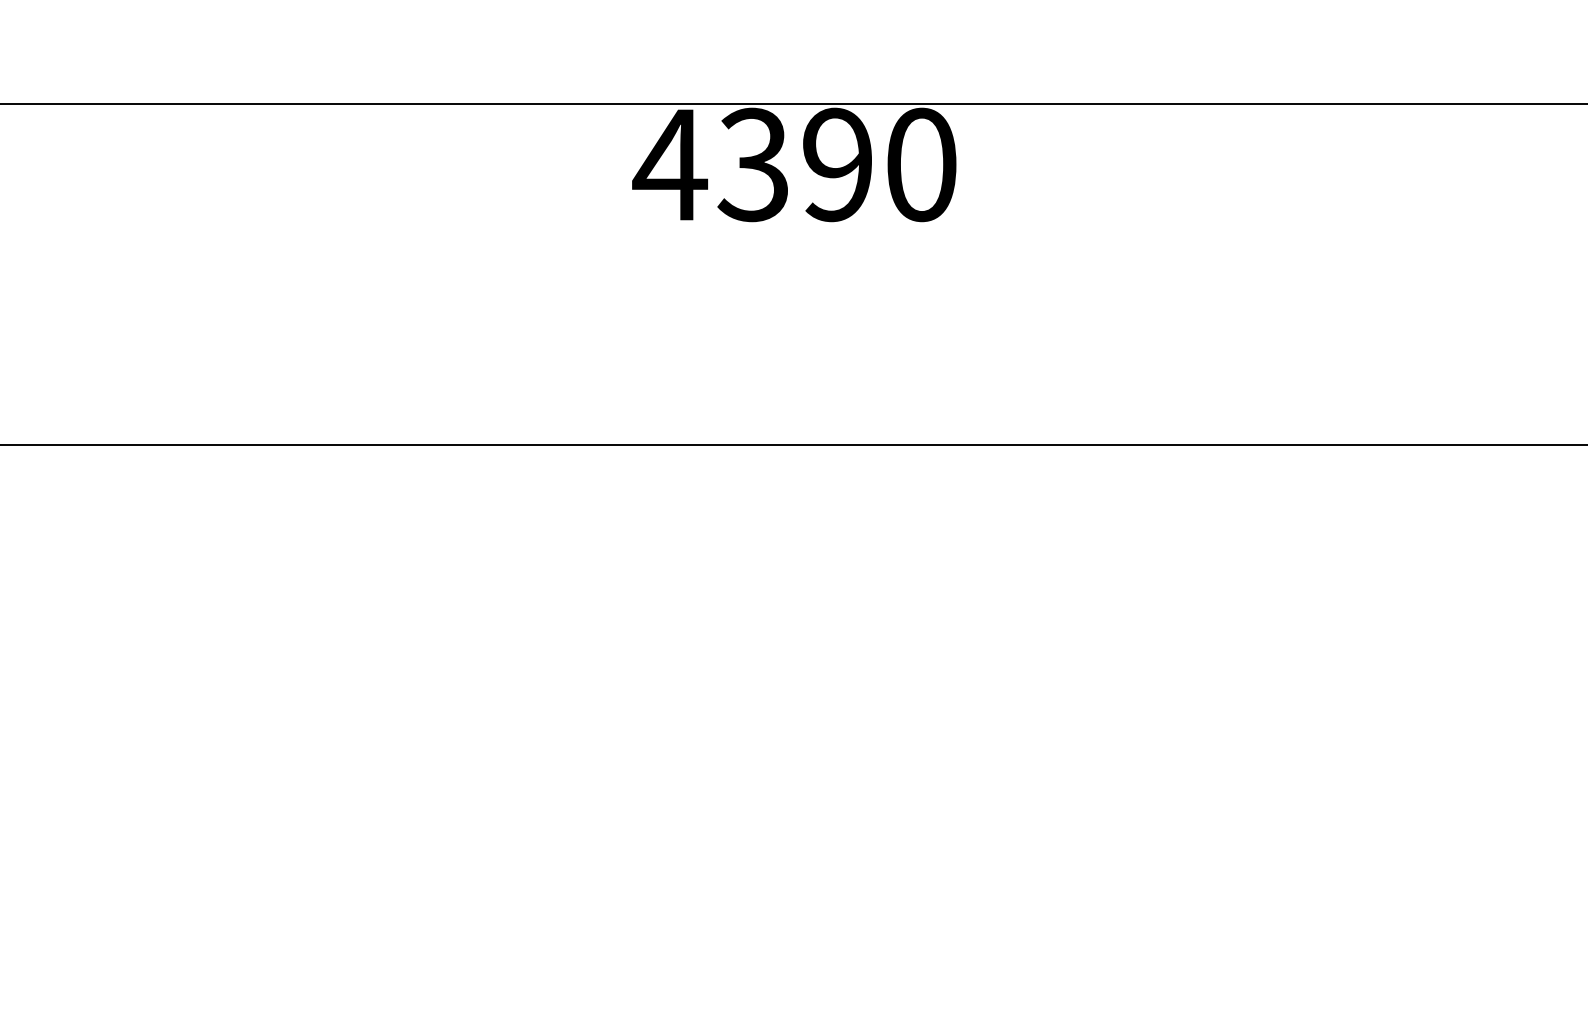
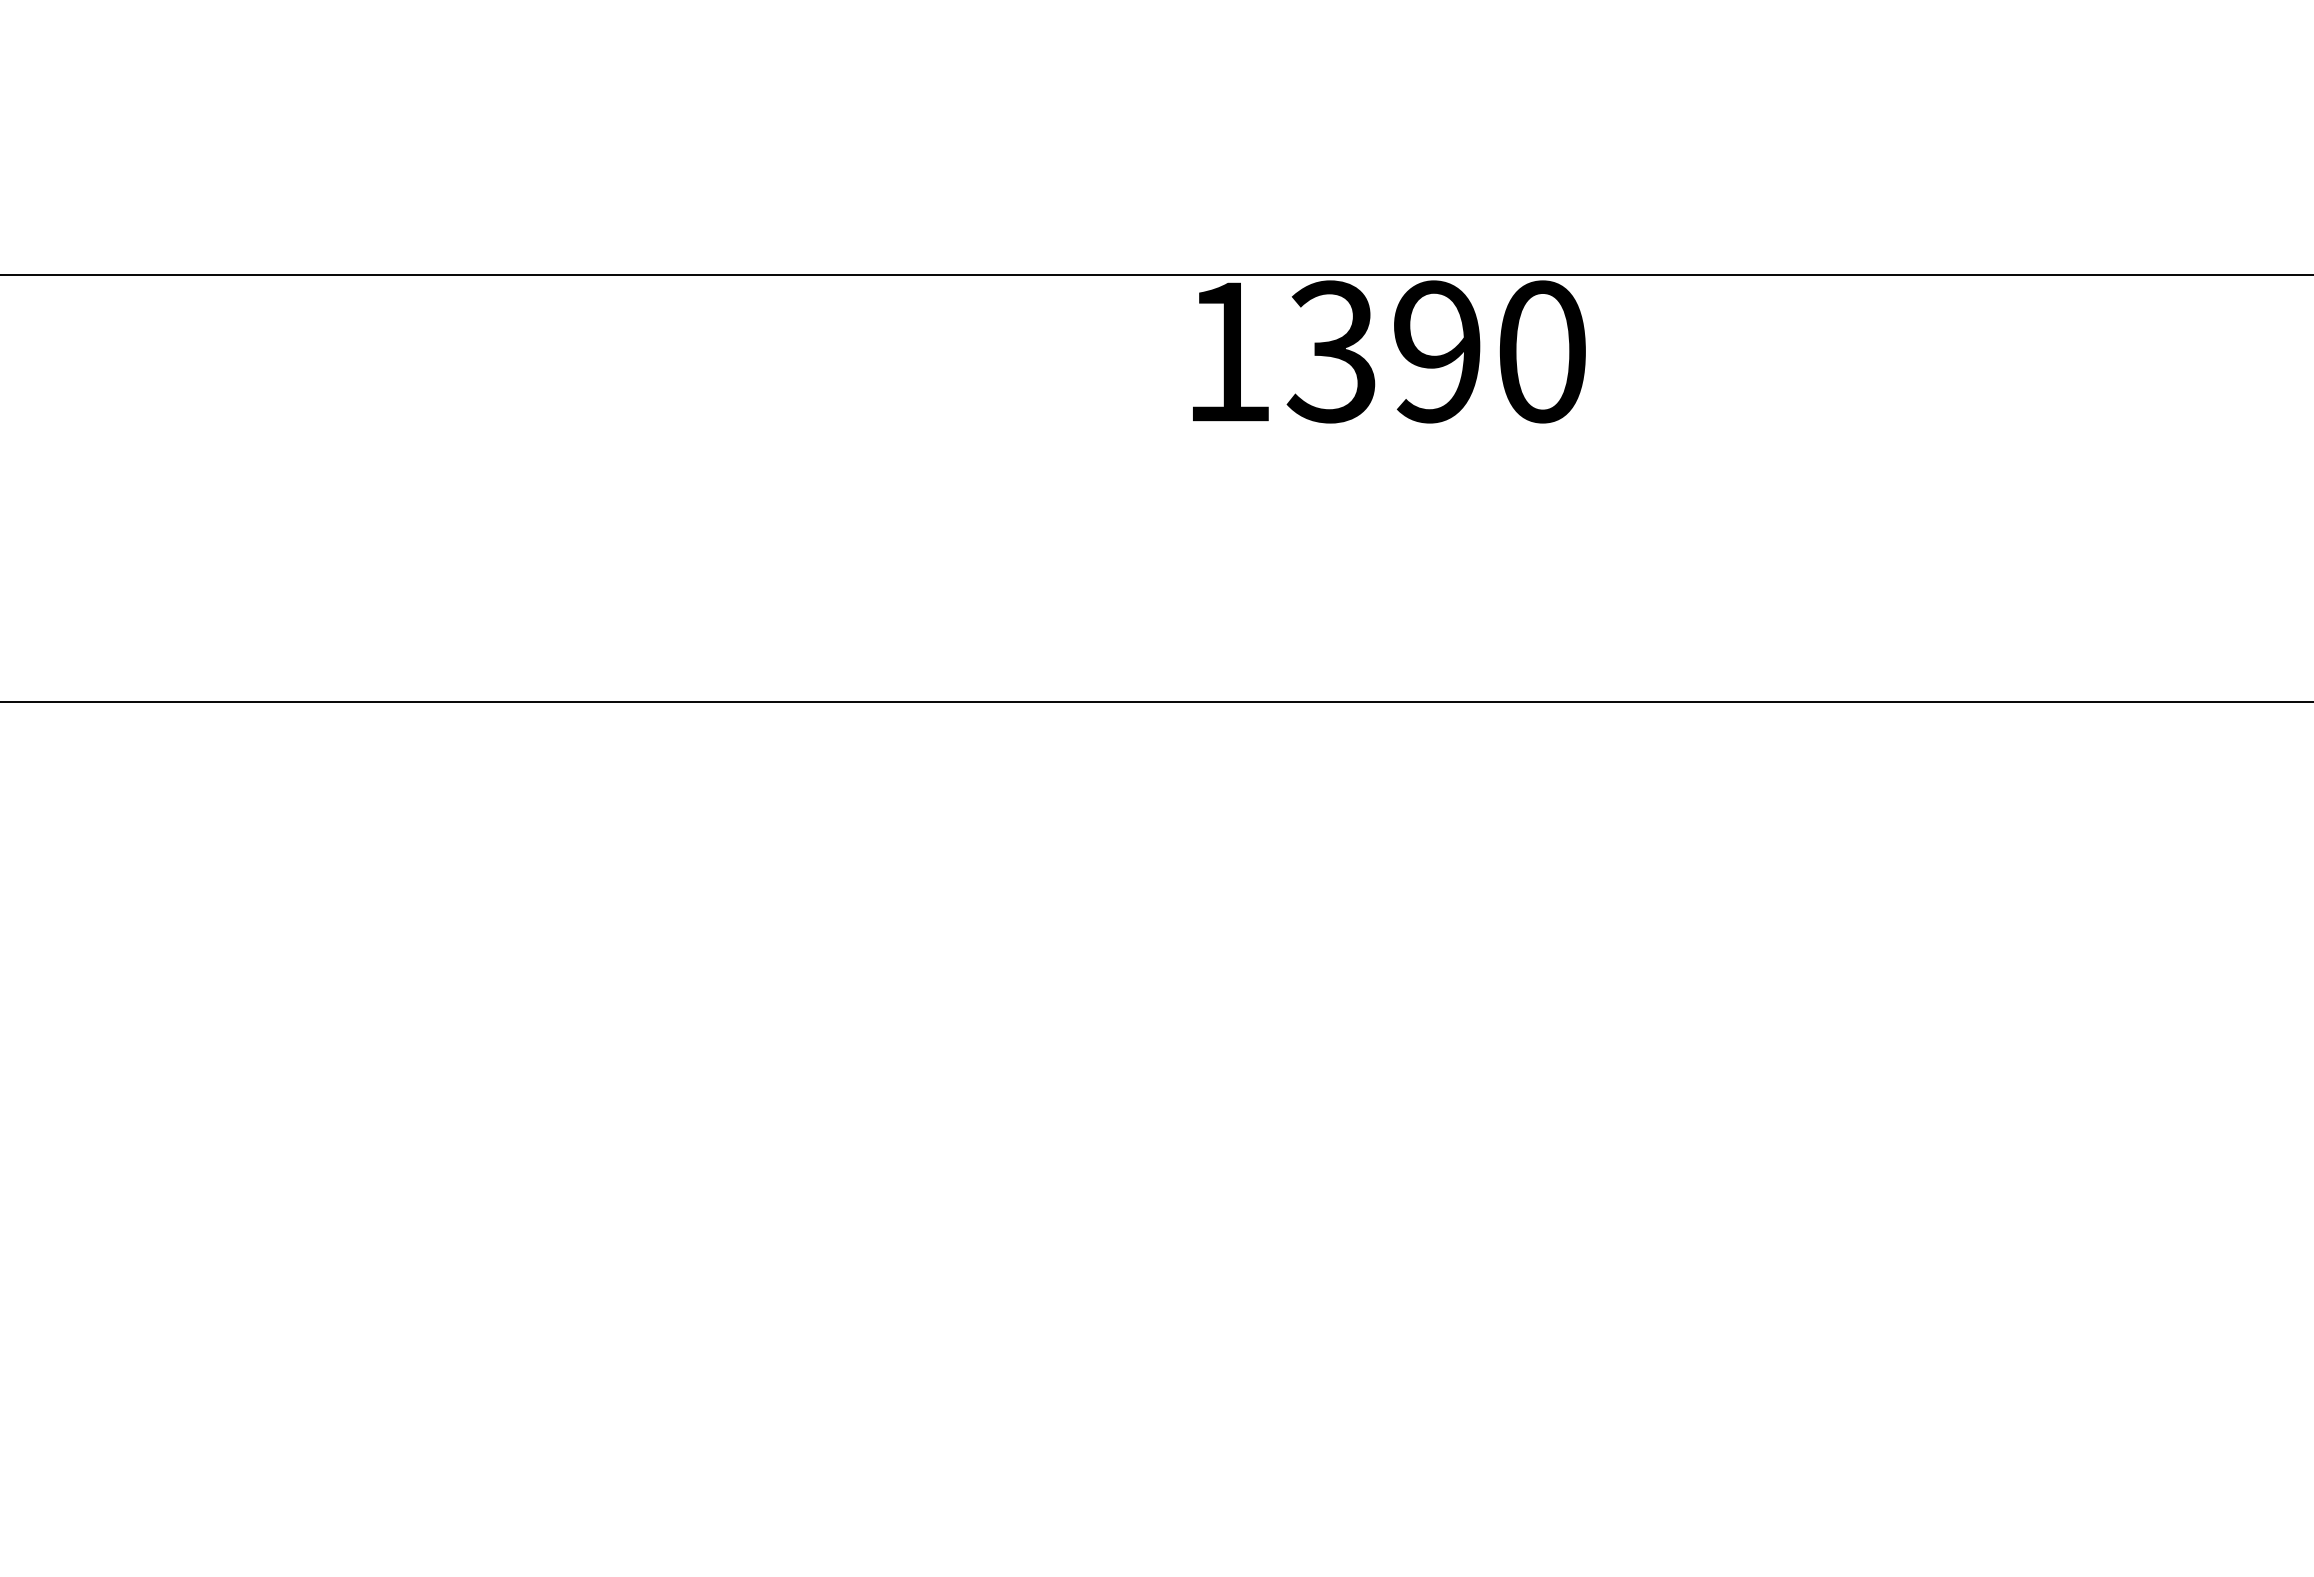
text: (669, 164) -> (1227, 351), 4390 -> 1390

